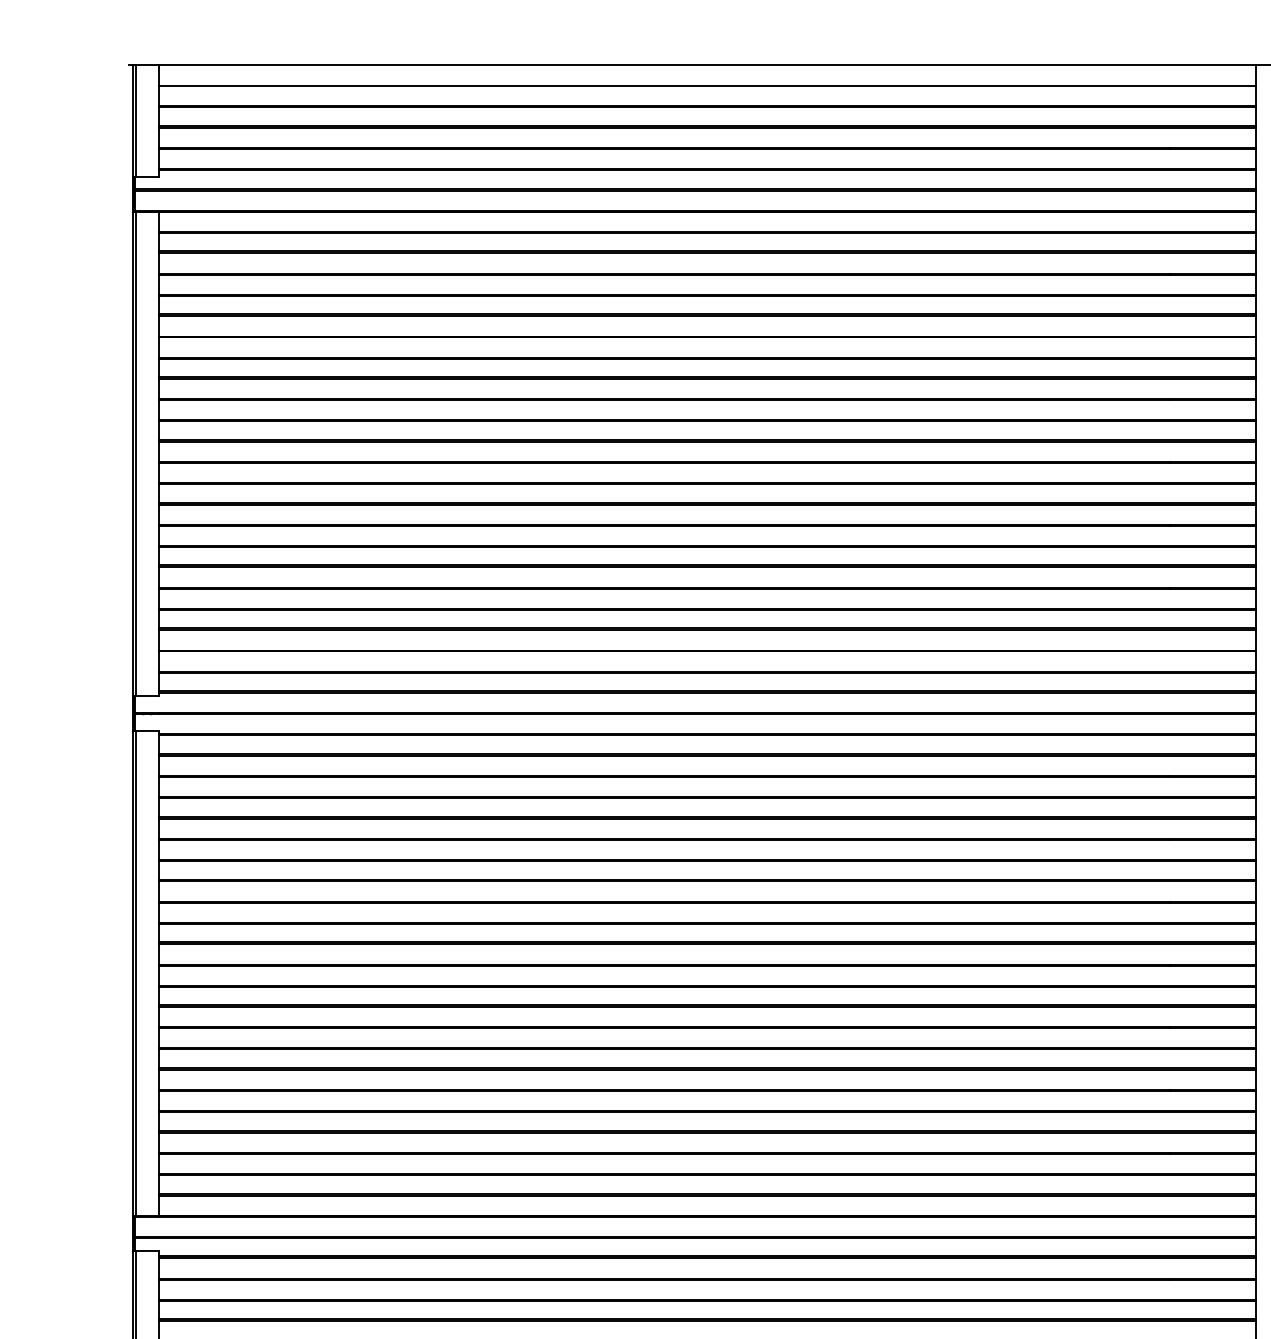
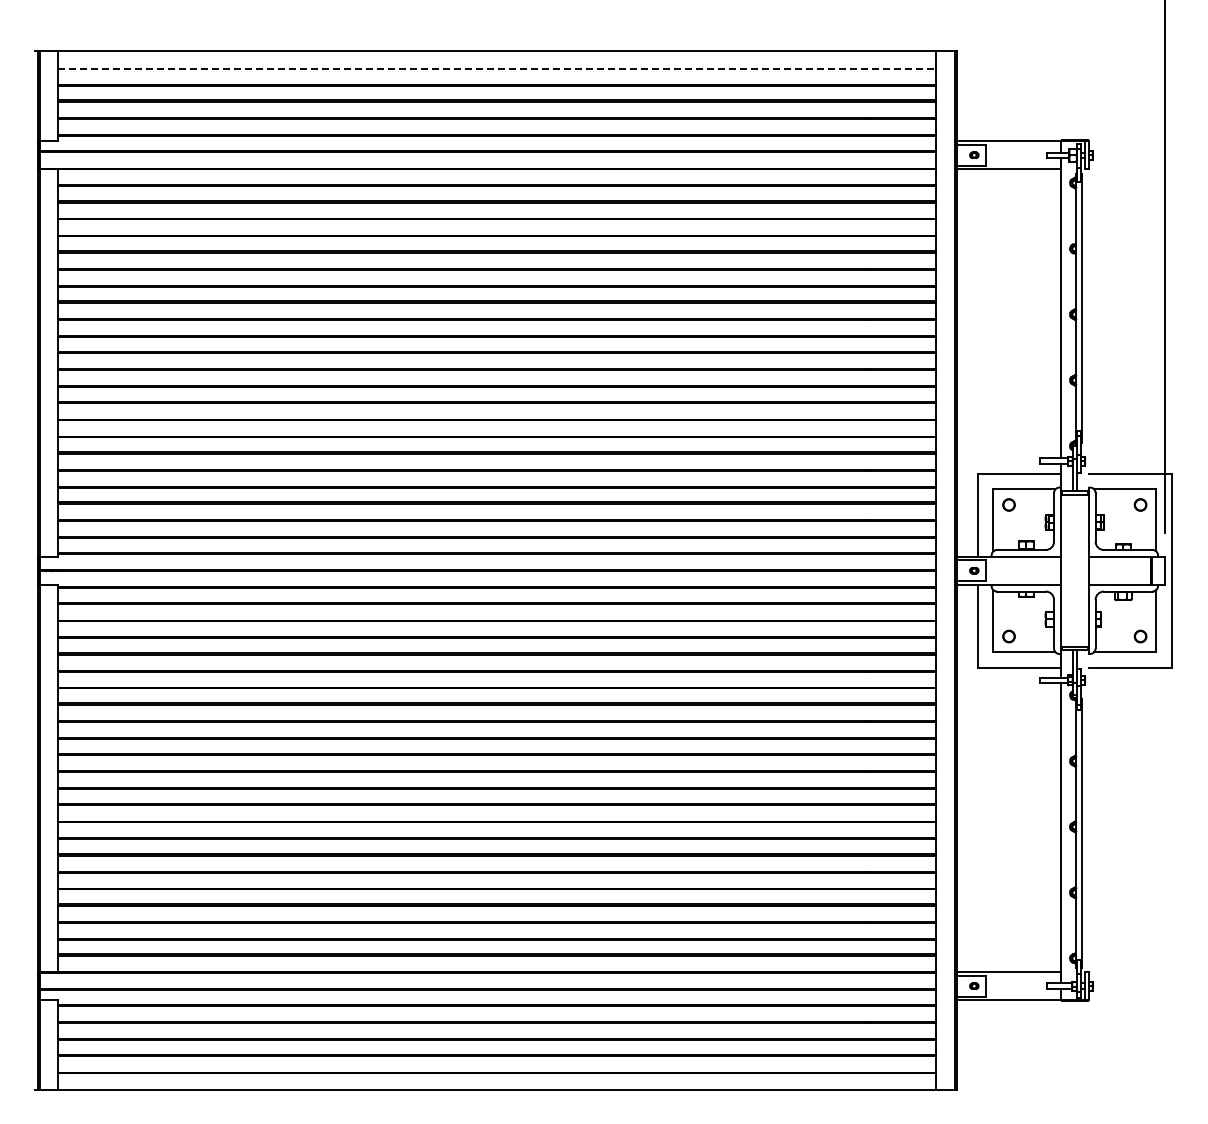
line: (707, 85) -> (497, 68), solid -> dashed

